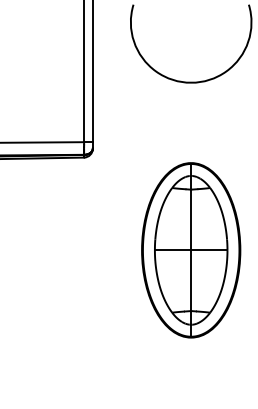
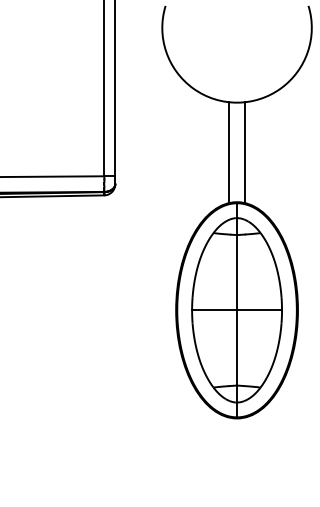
line: (184, 122) -> (228, 151), added
line: (197, 122) -> (244, 151), added

